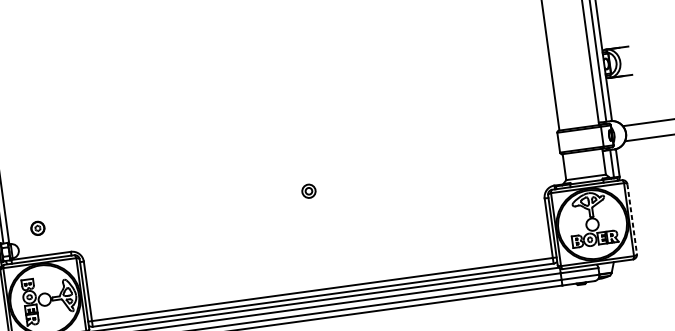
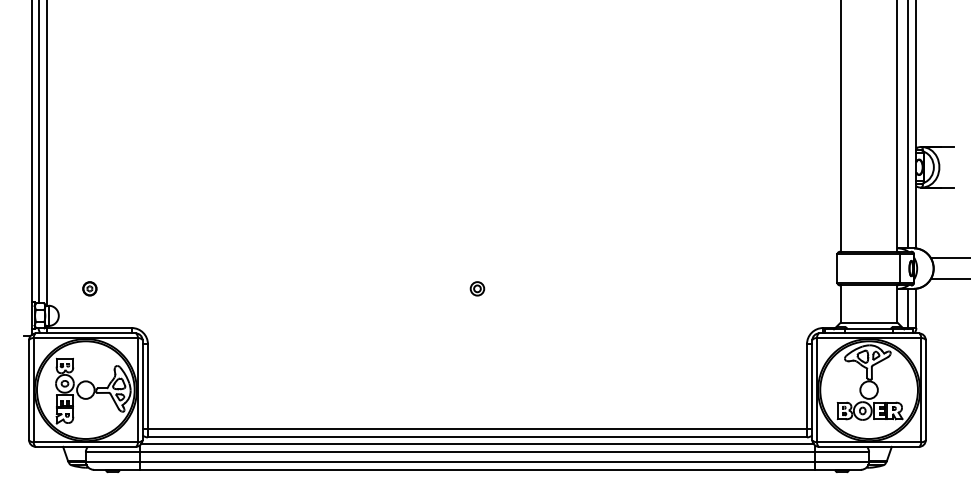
part: (308, 191) -> (477, 288), size x0.71
line: (632, 219) -> (925, 390), dashed -> solid
part: (37, 228) -> (89, 288), size x0.71

